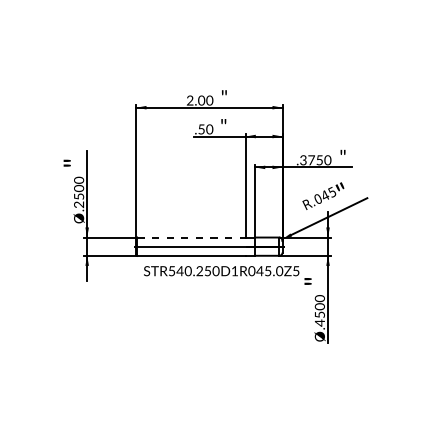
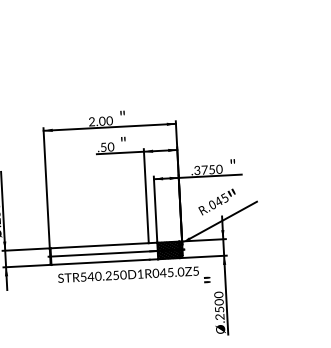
line: (192, 237) -> (100, 245), dashed -> solid
hatch: (268, 246) -> (169, 250), added
text: (319, 322) -> (219, 316), .4500 -> .2500

